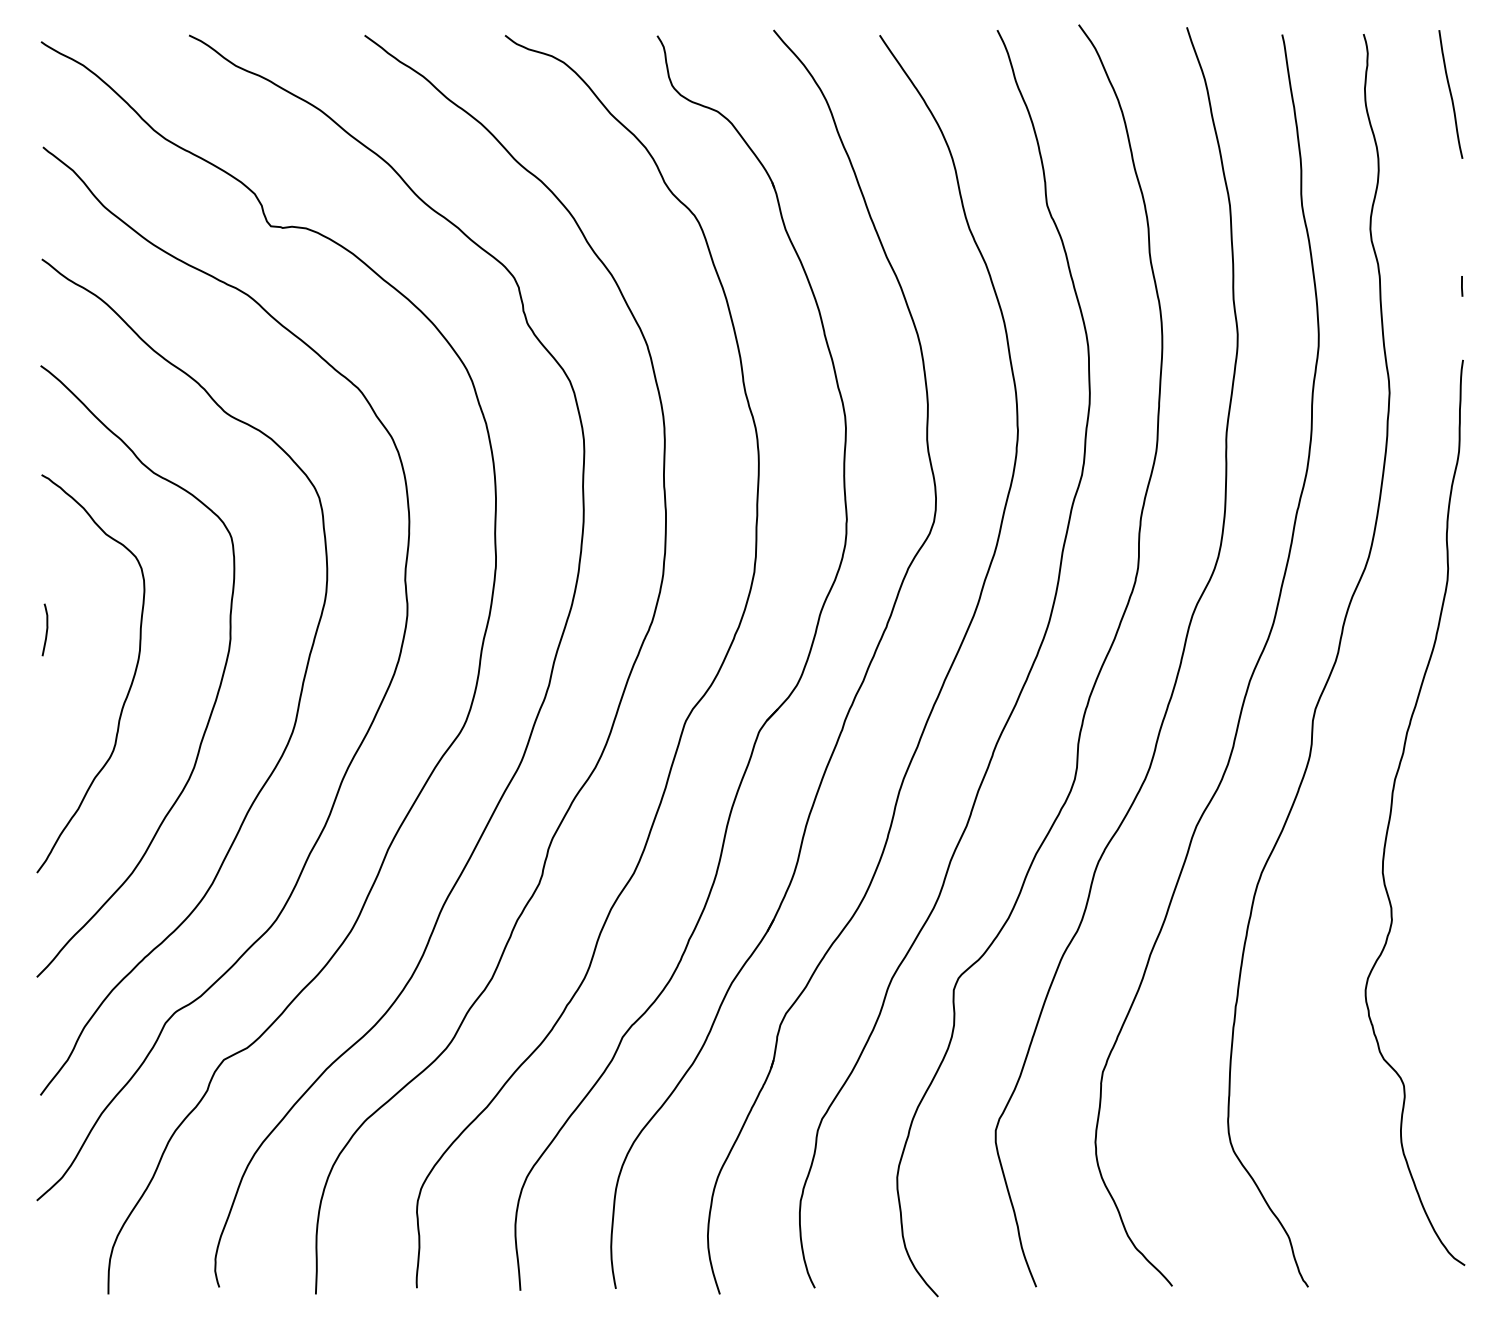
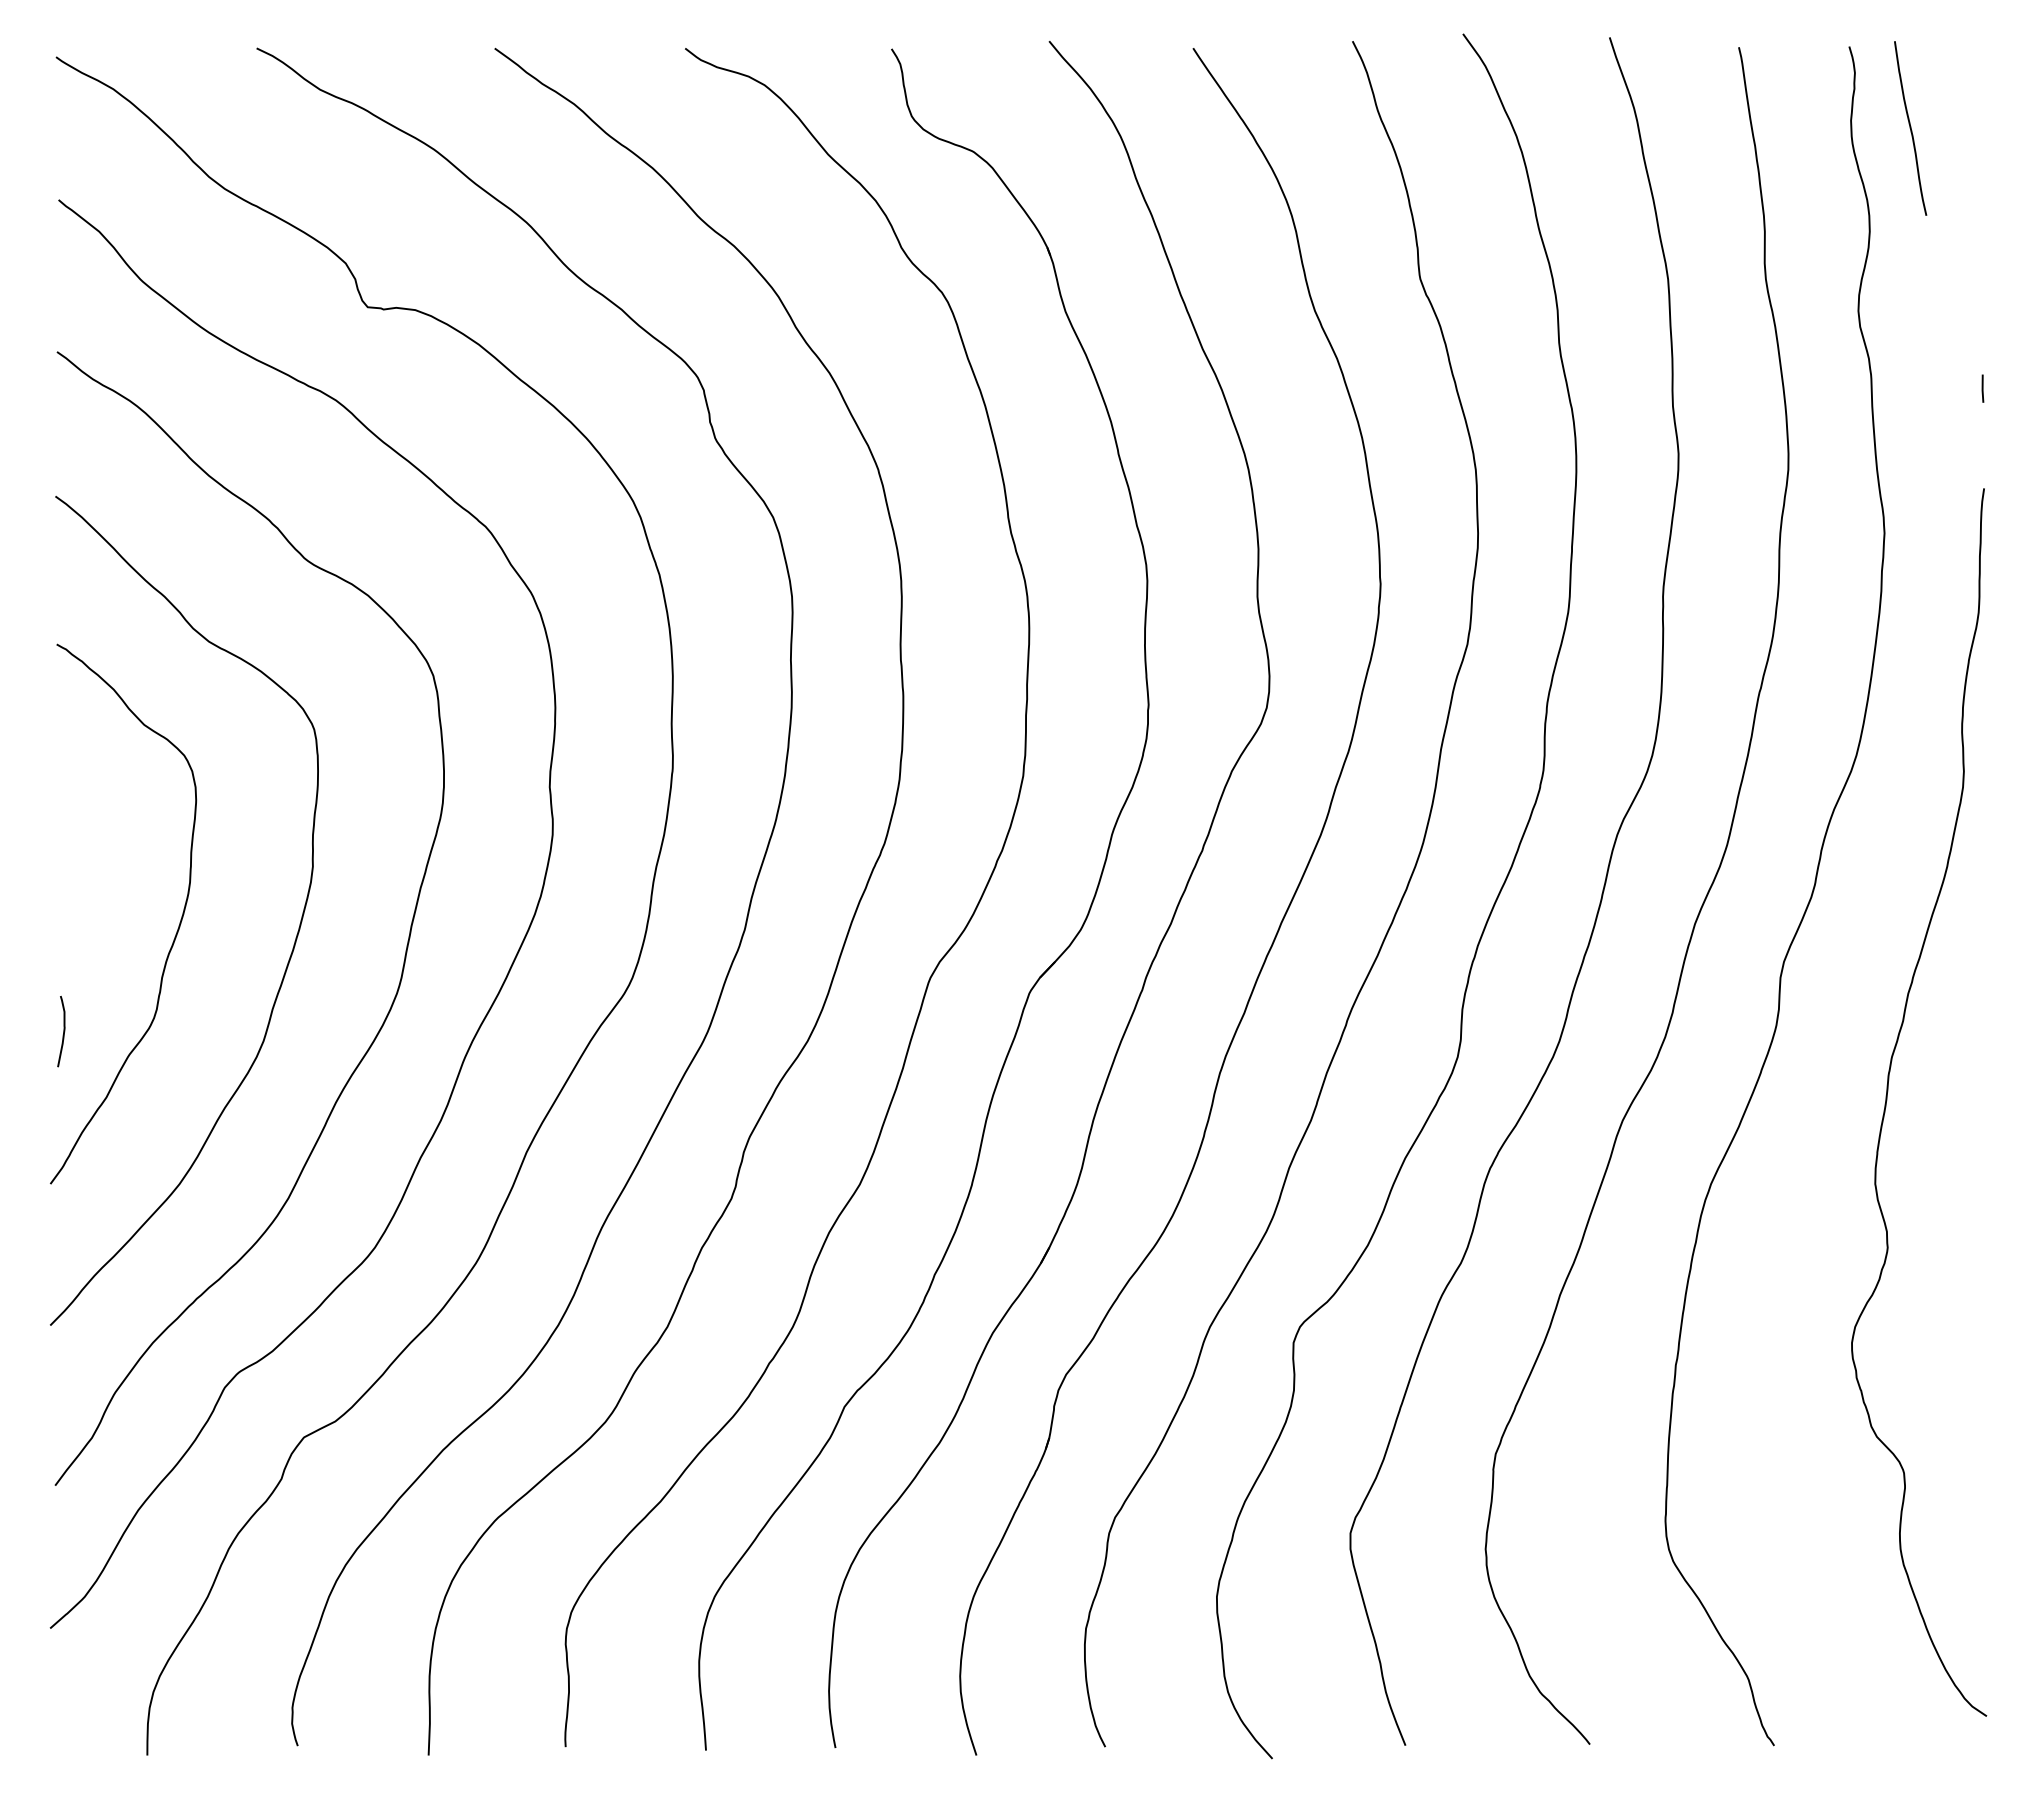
curve: (1450, 94) -> (1910, 128), moved
curve: (46, 629) -> (63, 1031), moved

